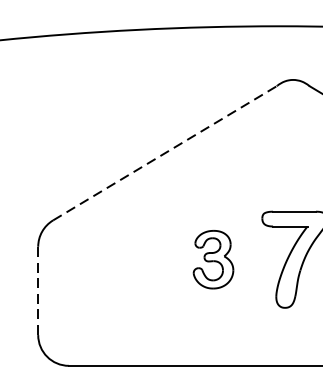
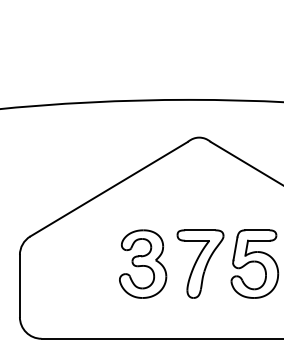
line: (165, 153) -> (109, 189), dashed -> solid
part: (213, 258) -> (143, 263), size x1.67
line: (37, 290) -> (19, 285), dashed -> solid

